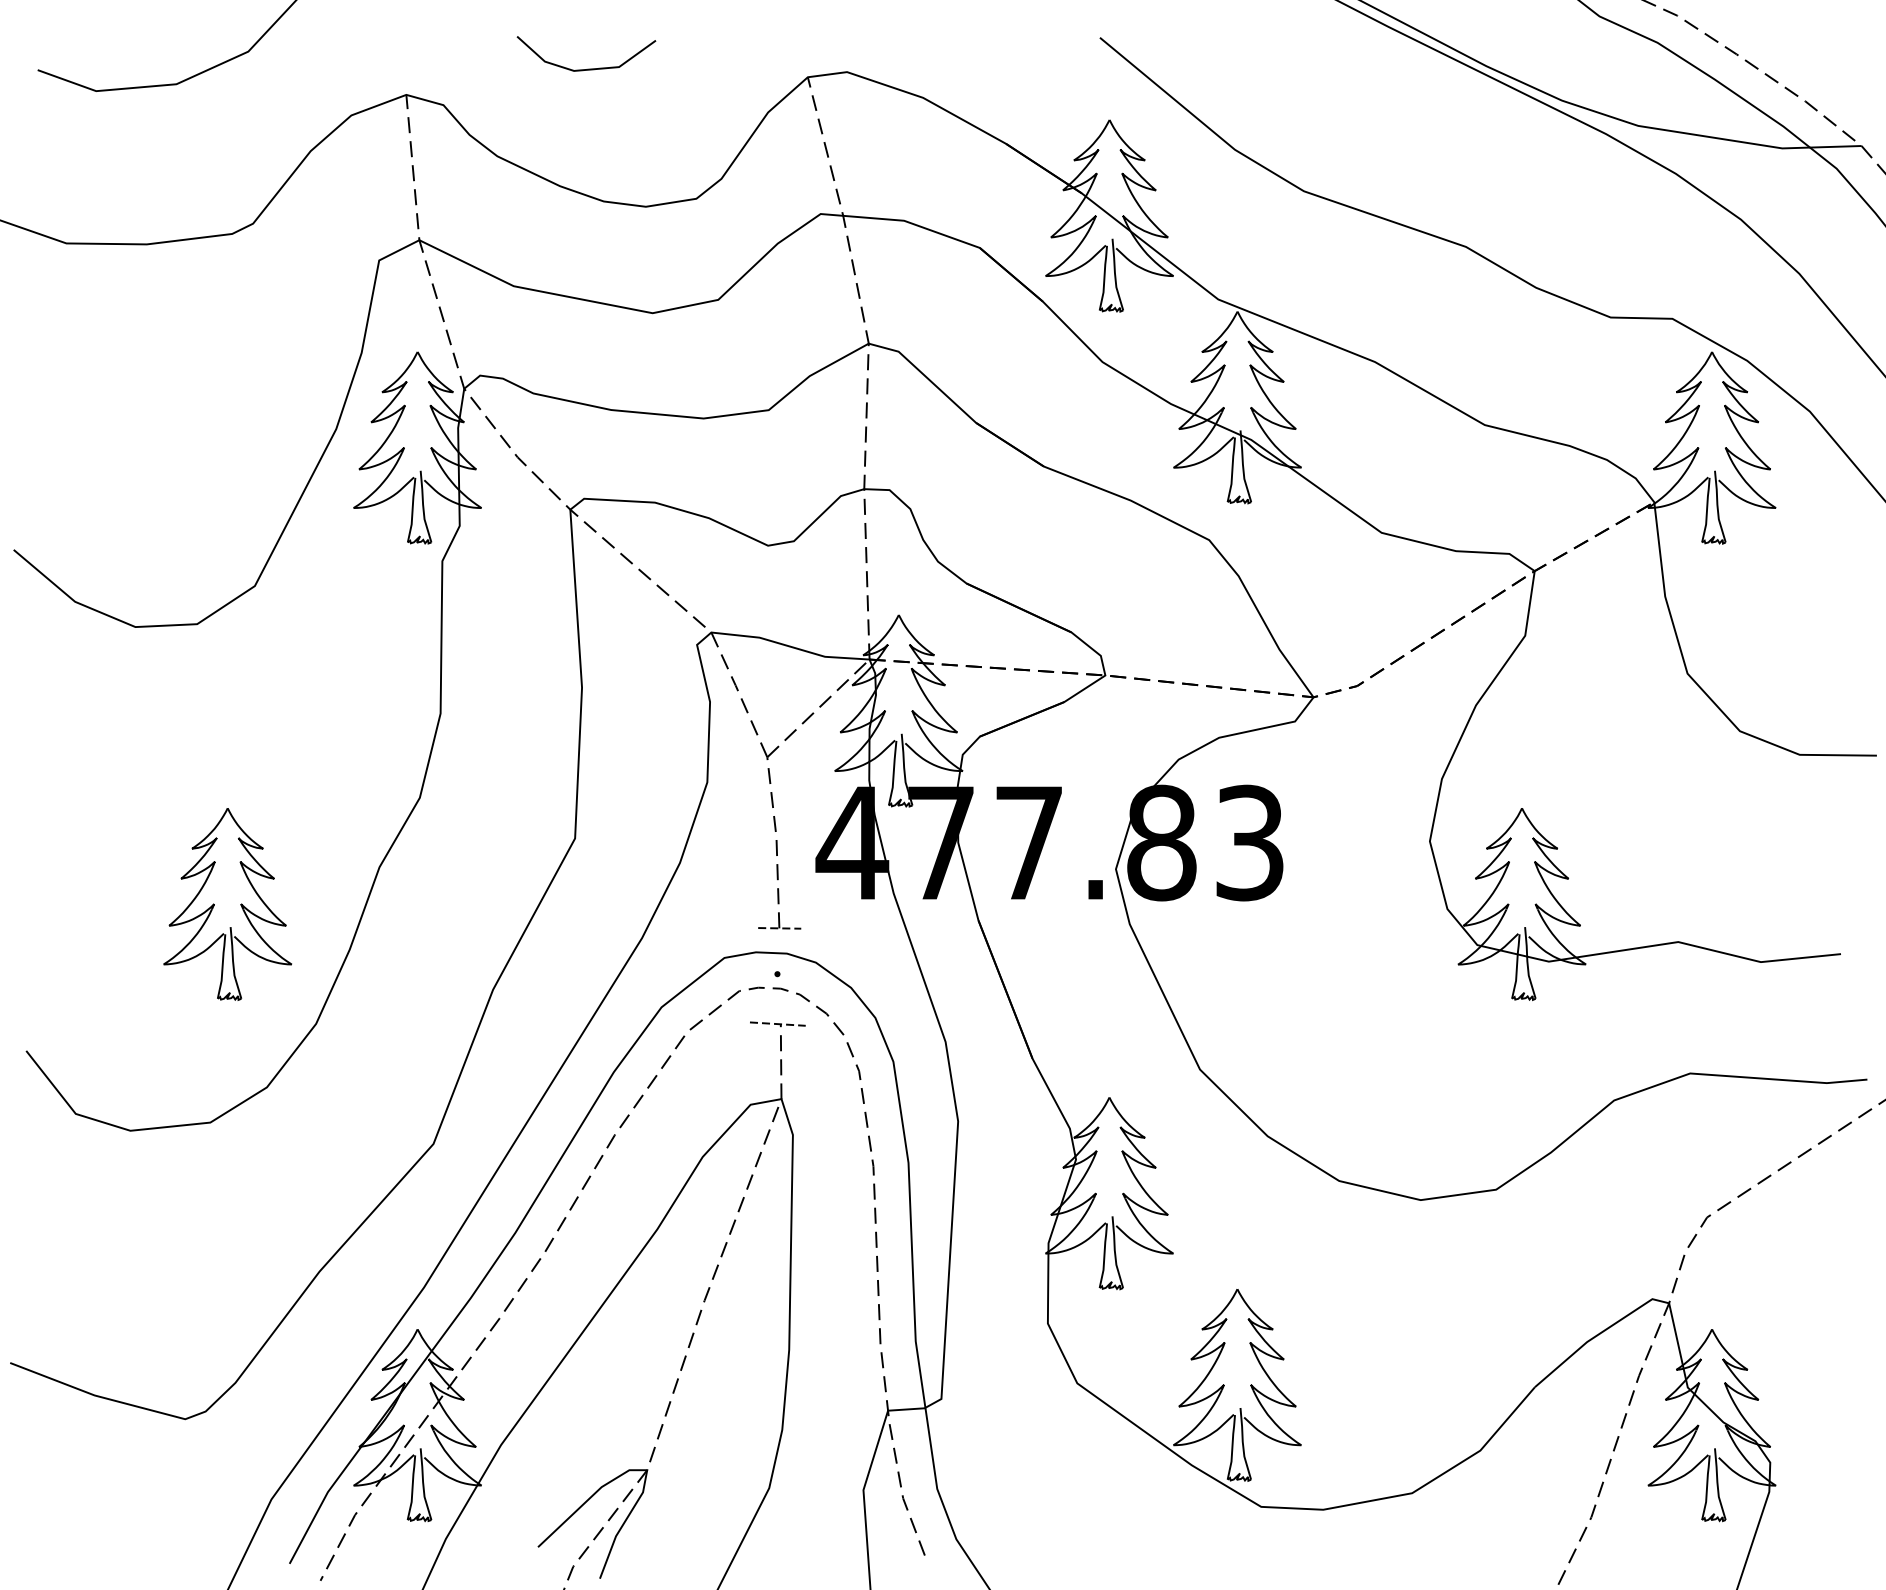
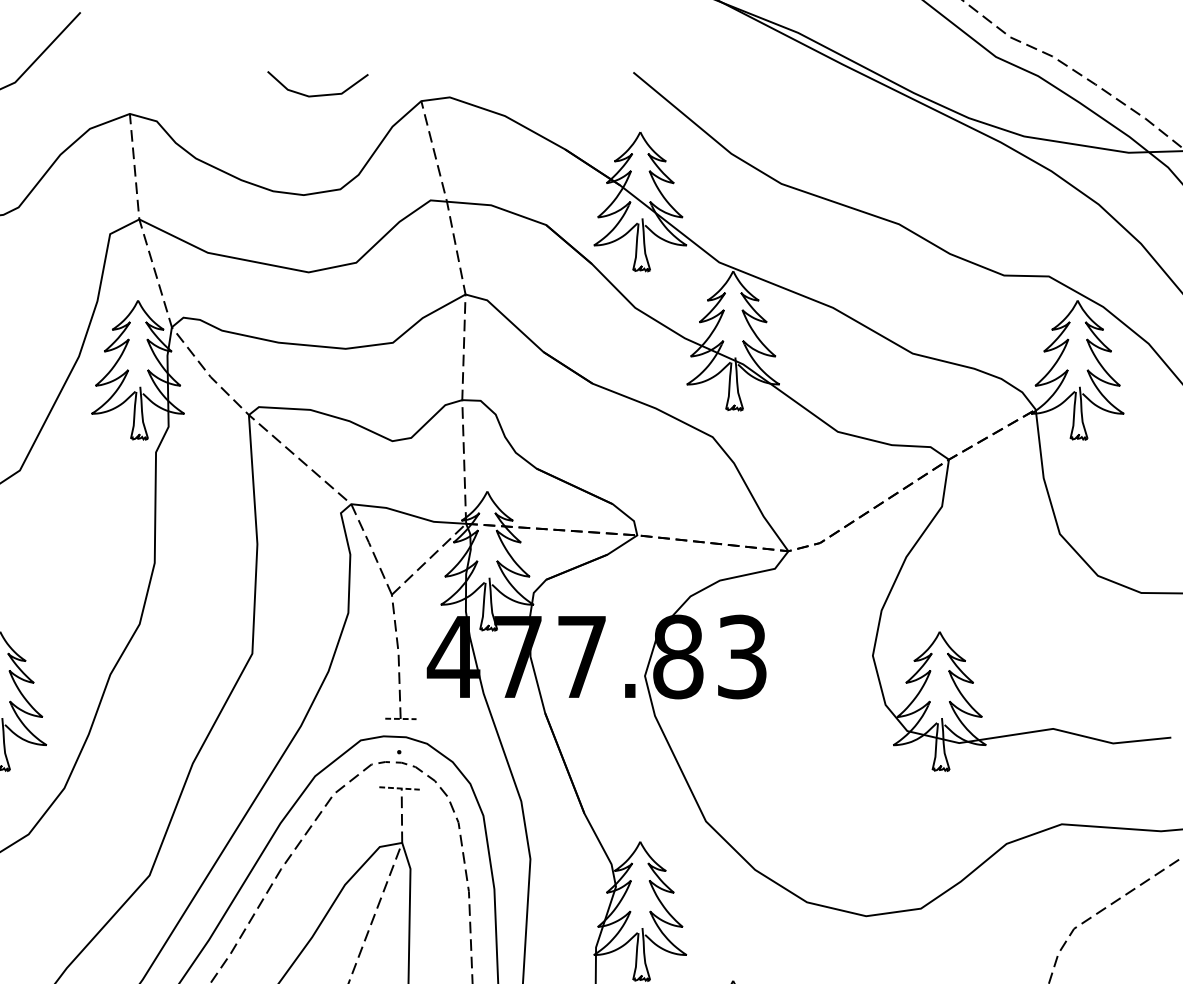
line: (587, 68) -> (318, 94), moved

